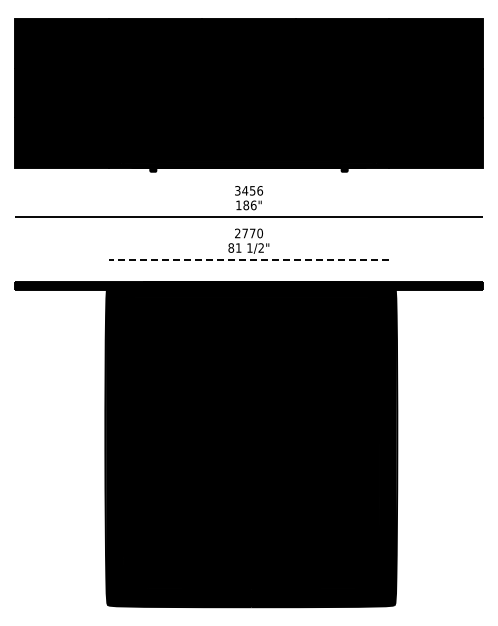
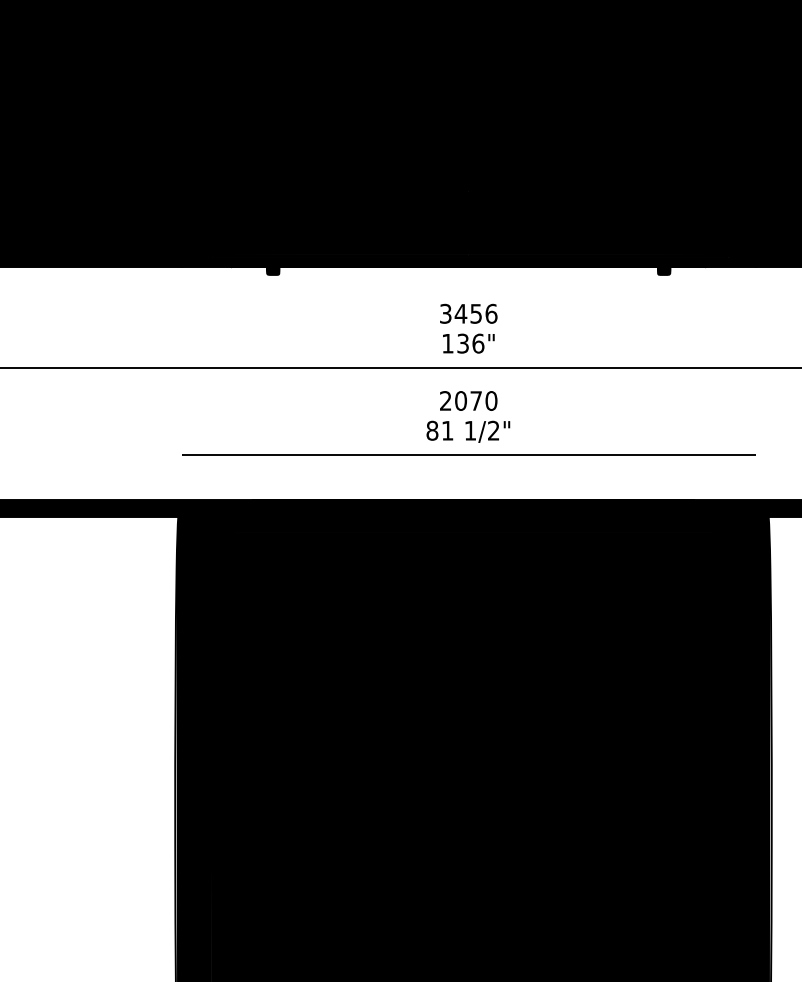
text: (246, 205) -> (463, 343), 186" -> 136"
text: (245, 233) -> (461, 401), 2770 -> 2070
line: (248, 259) -> (467, 454), dashed -> solid

